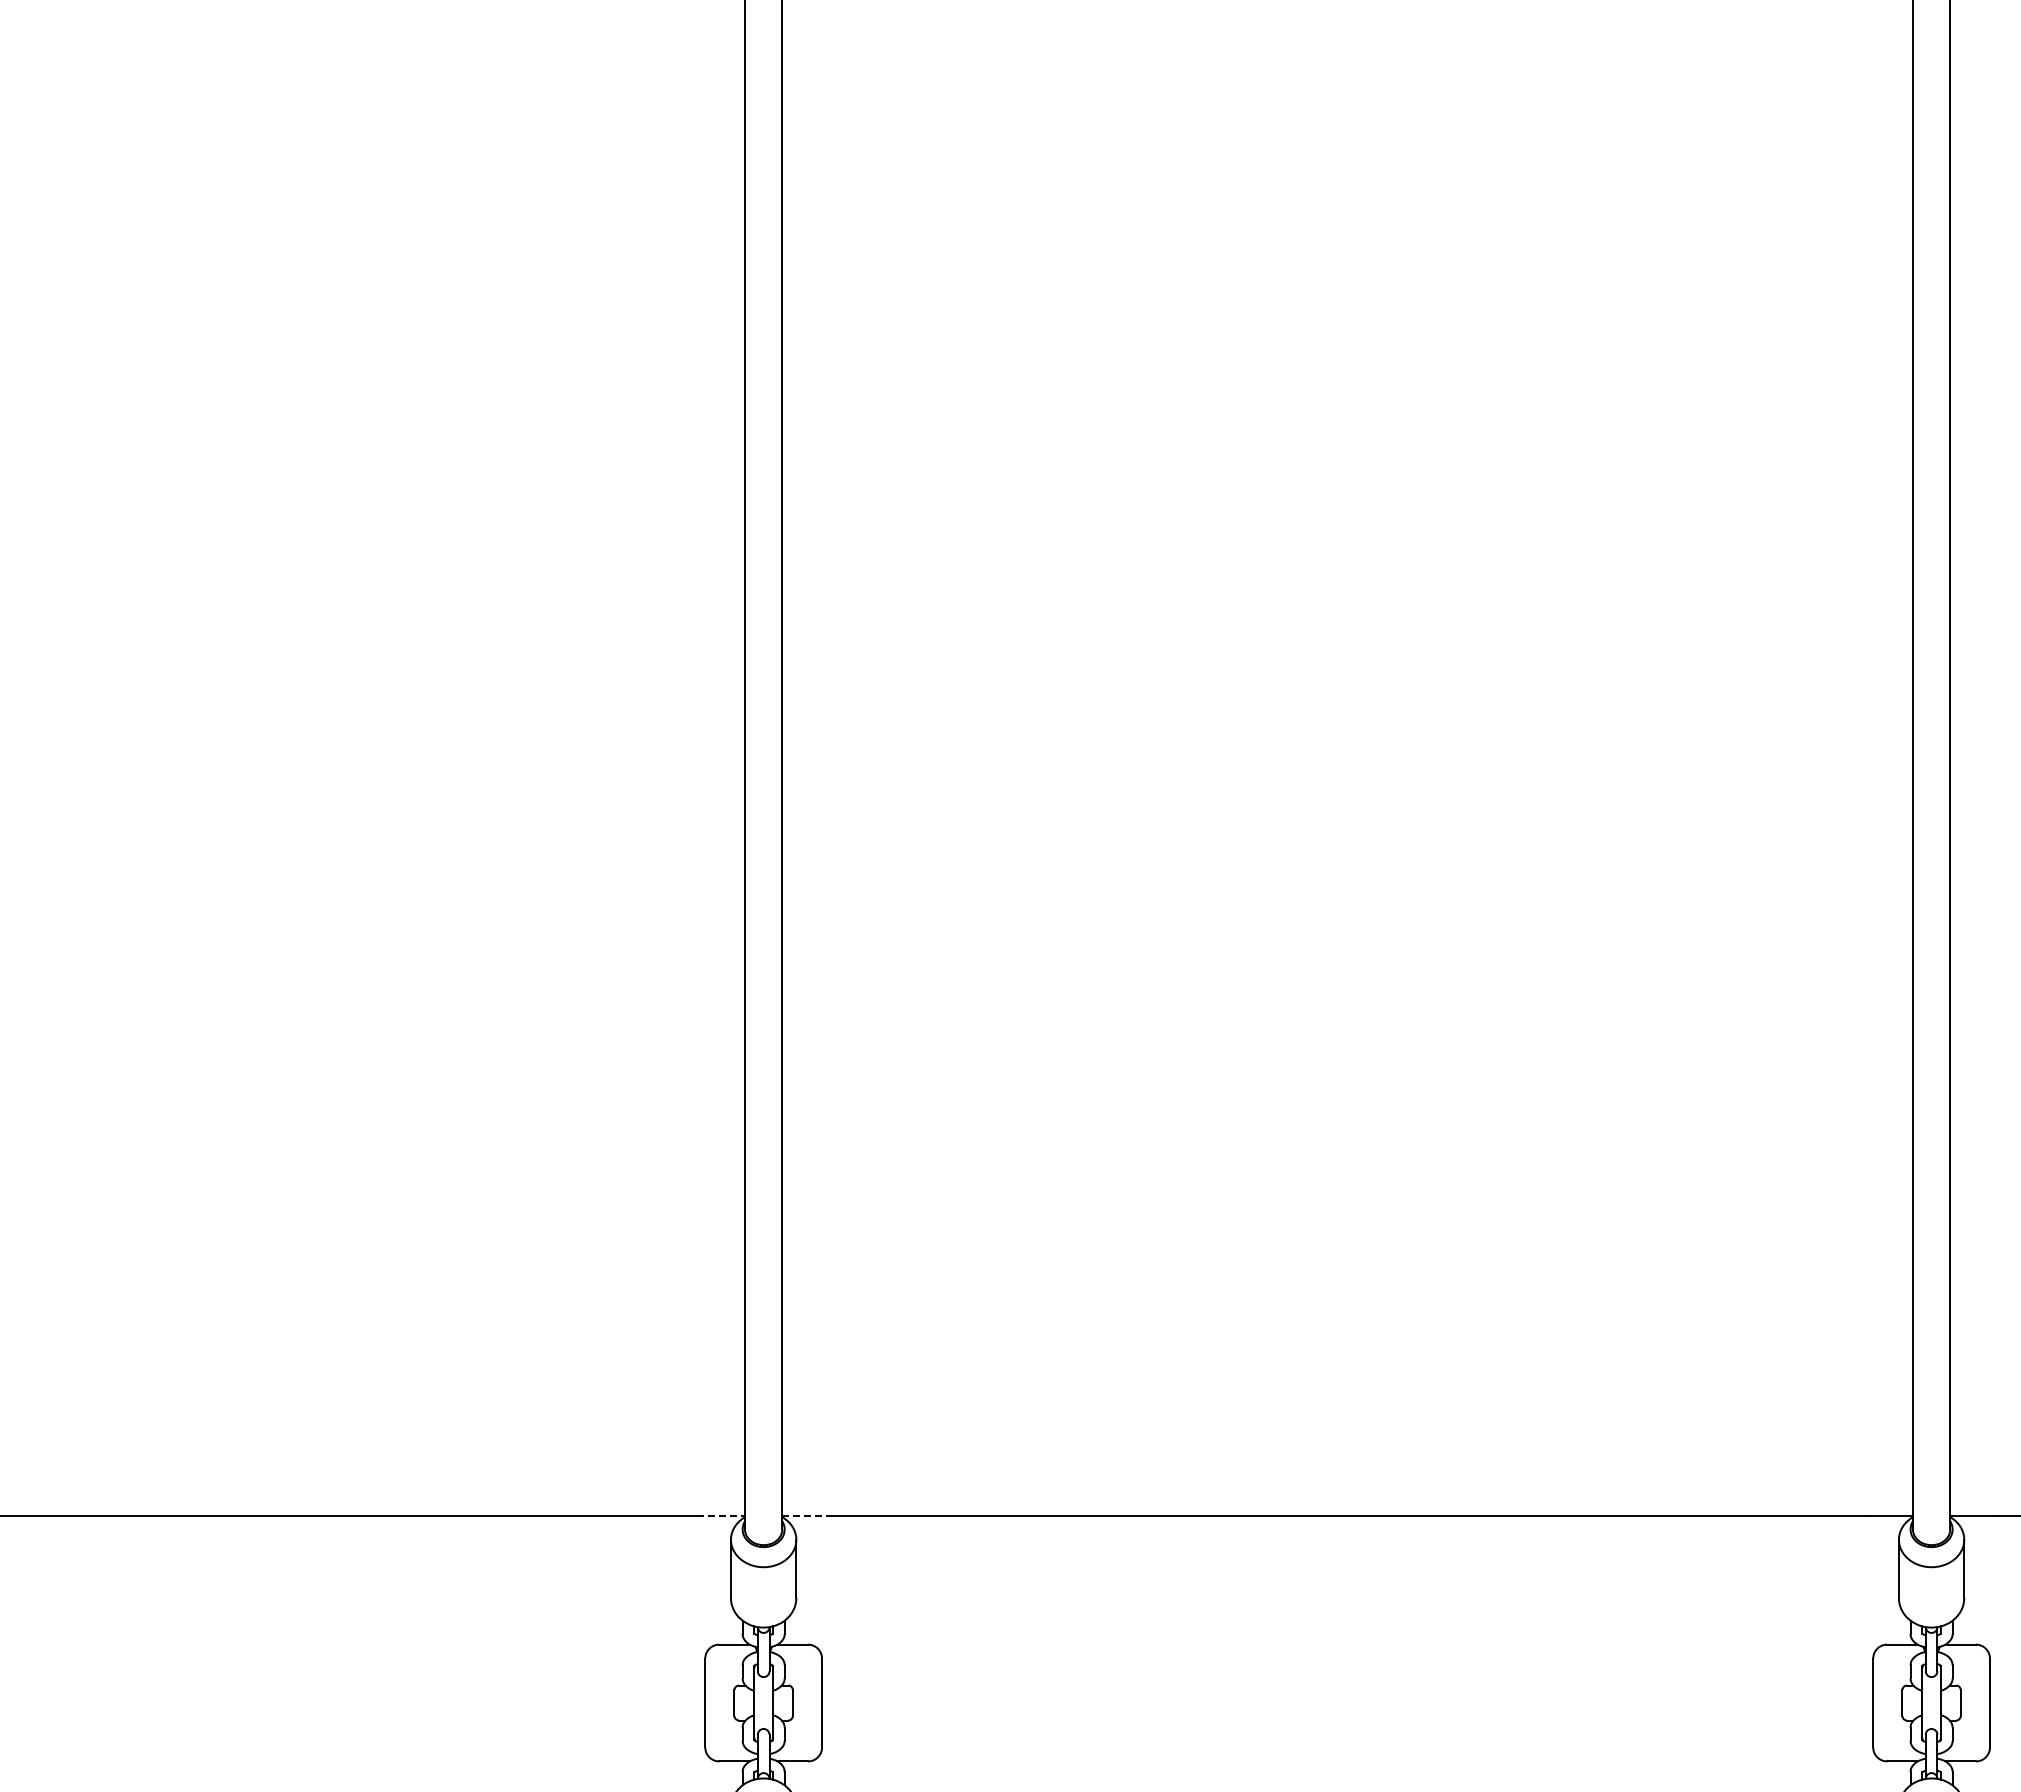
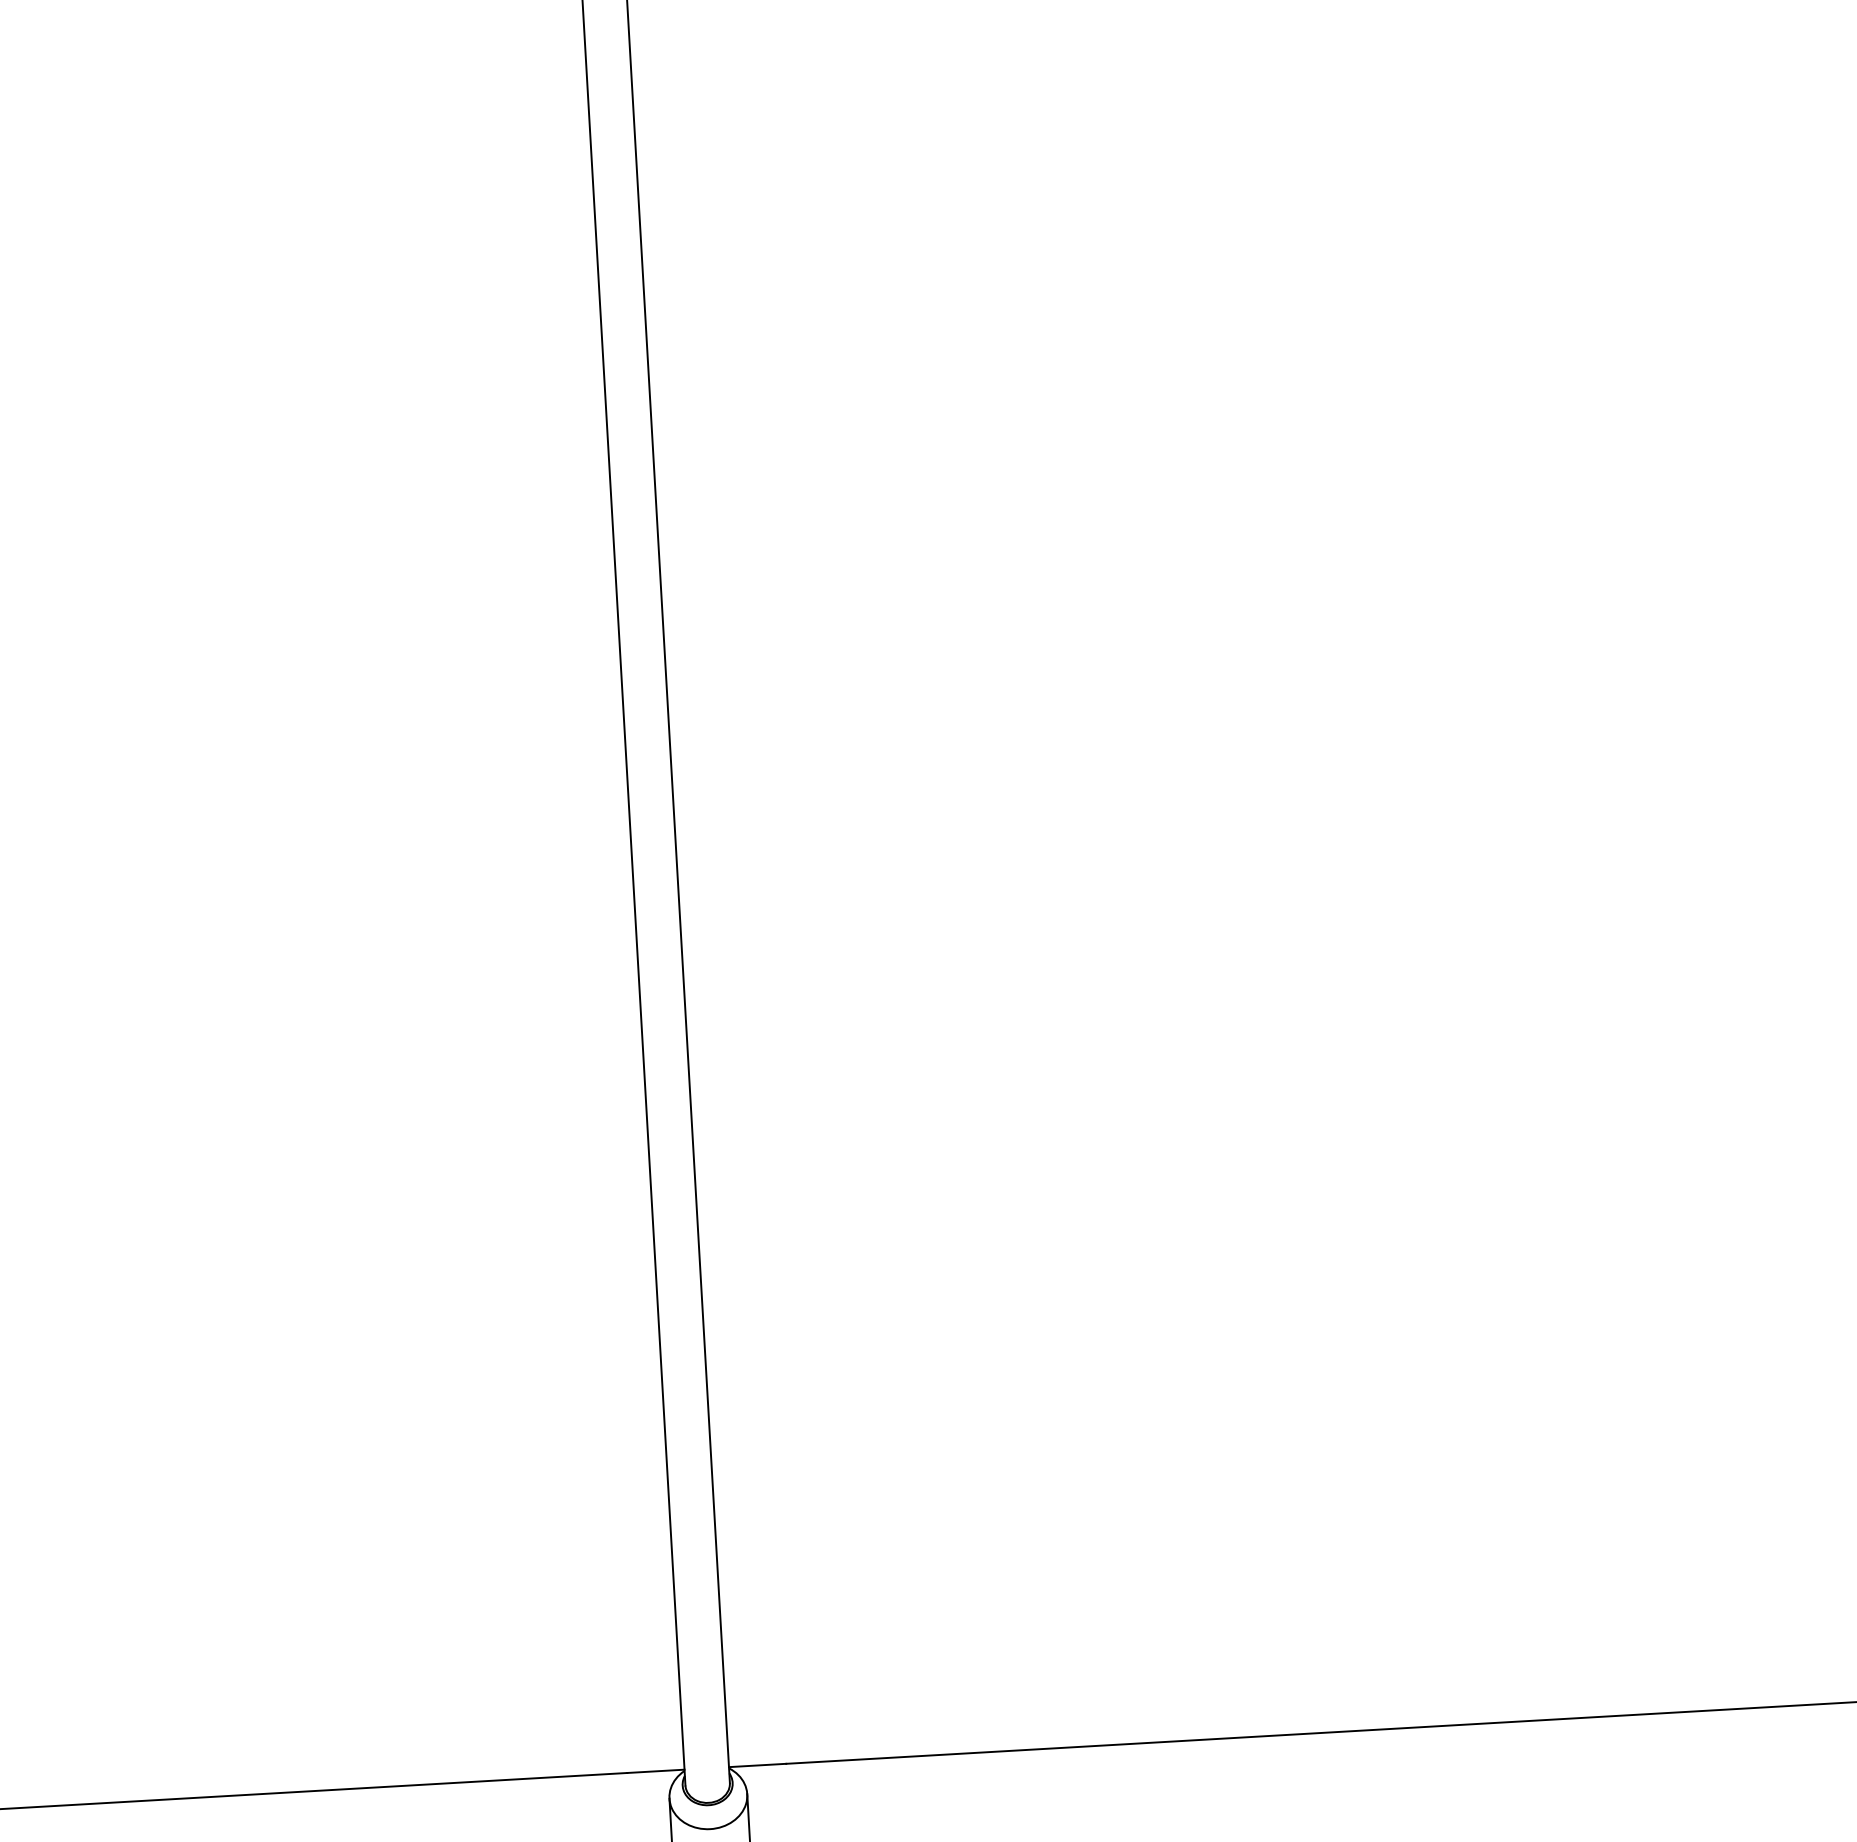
line: (721, 1516) -> (656, 1771), dashed -> solid
line: (806, 1516) -> (757, 1765), dashed -> solid

